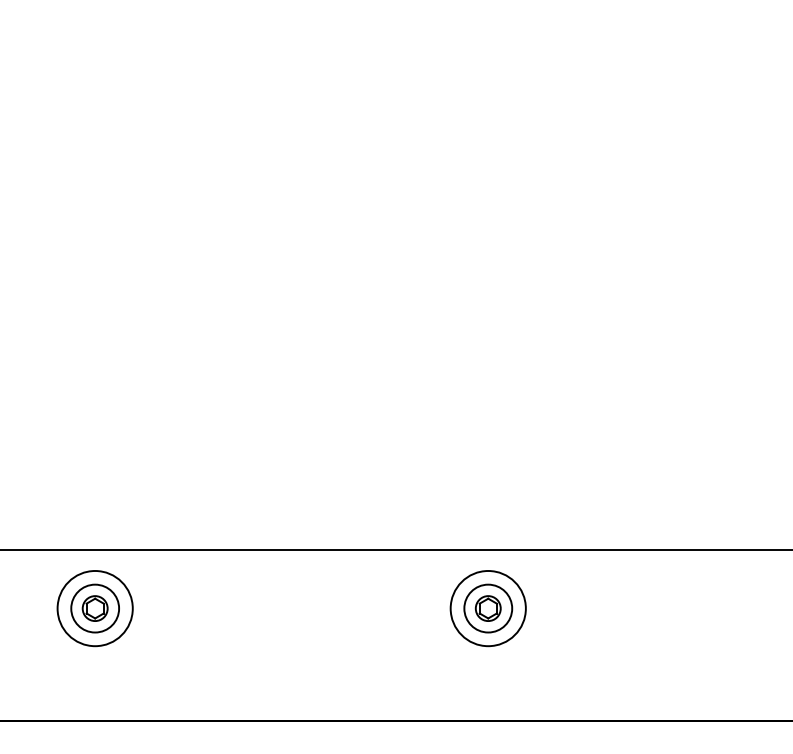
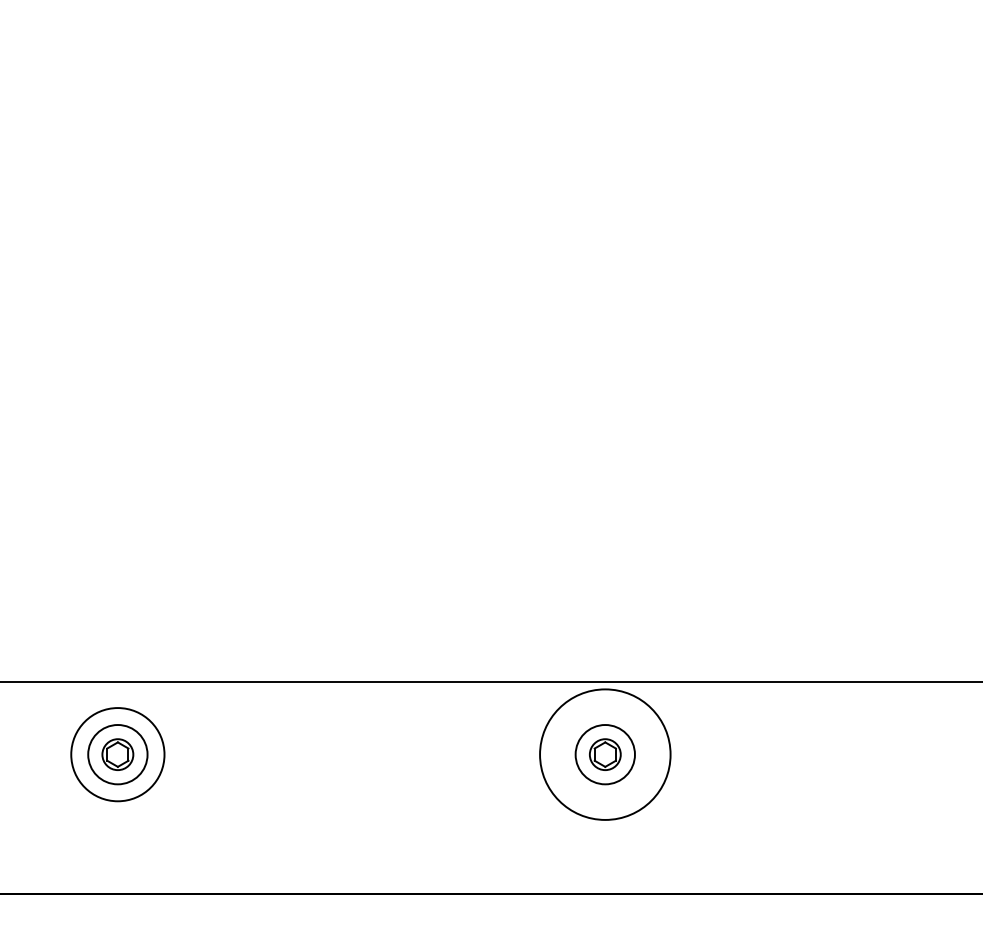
circle: (487, 608) -> (604, 754), size x1.4

